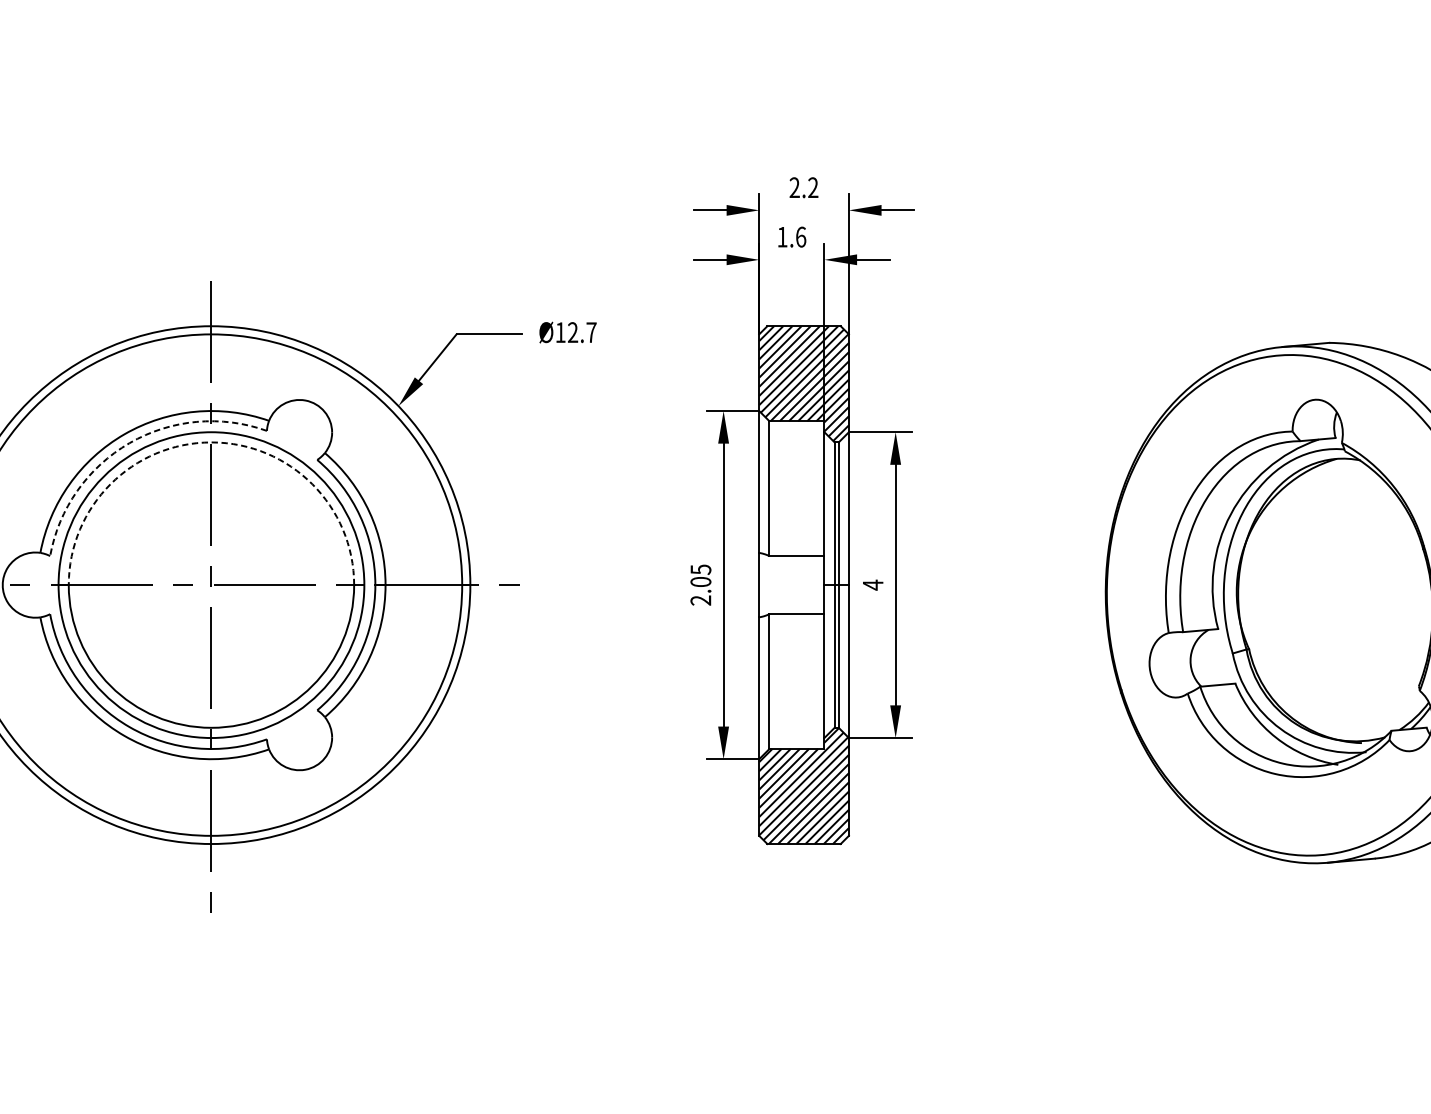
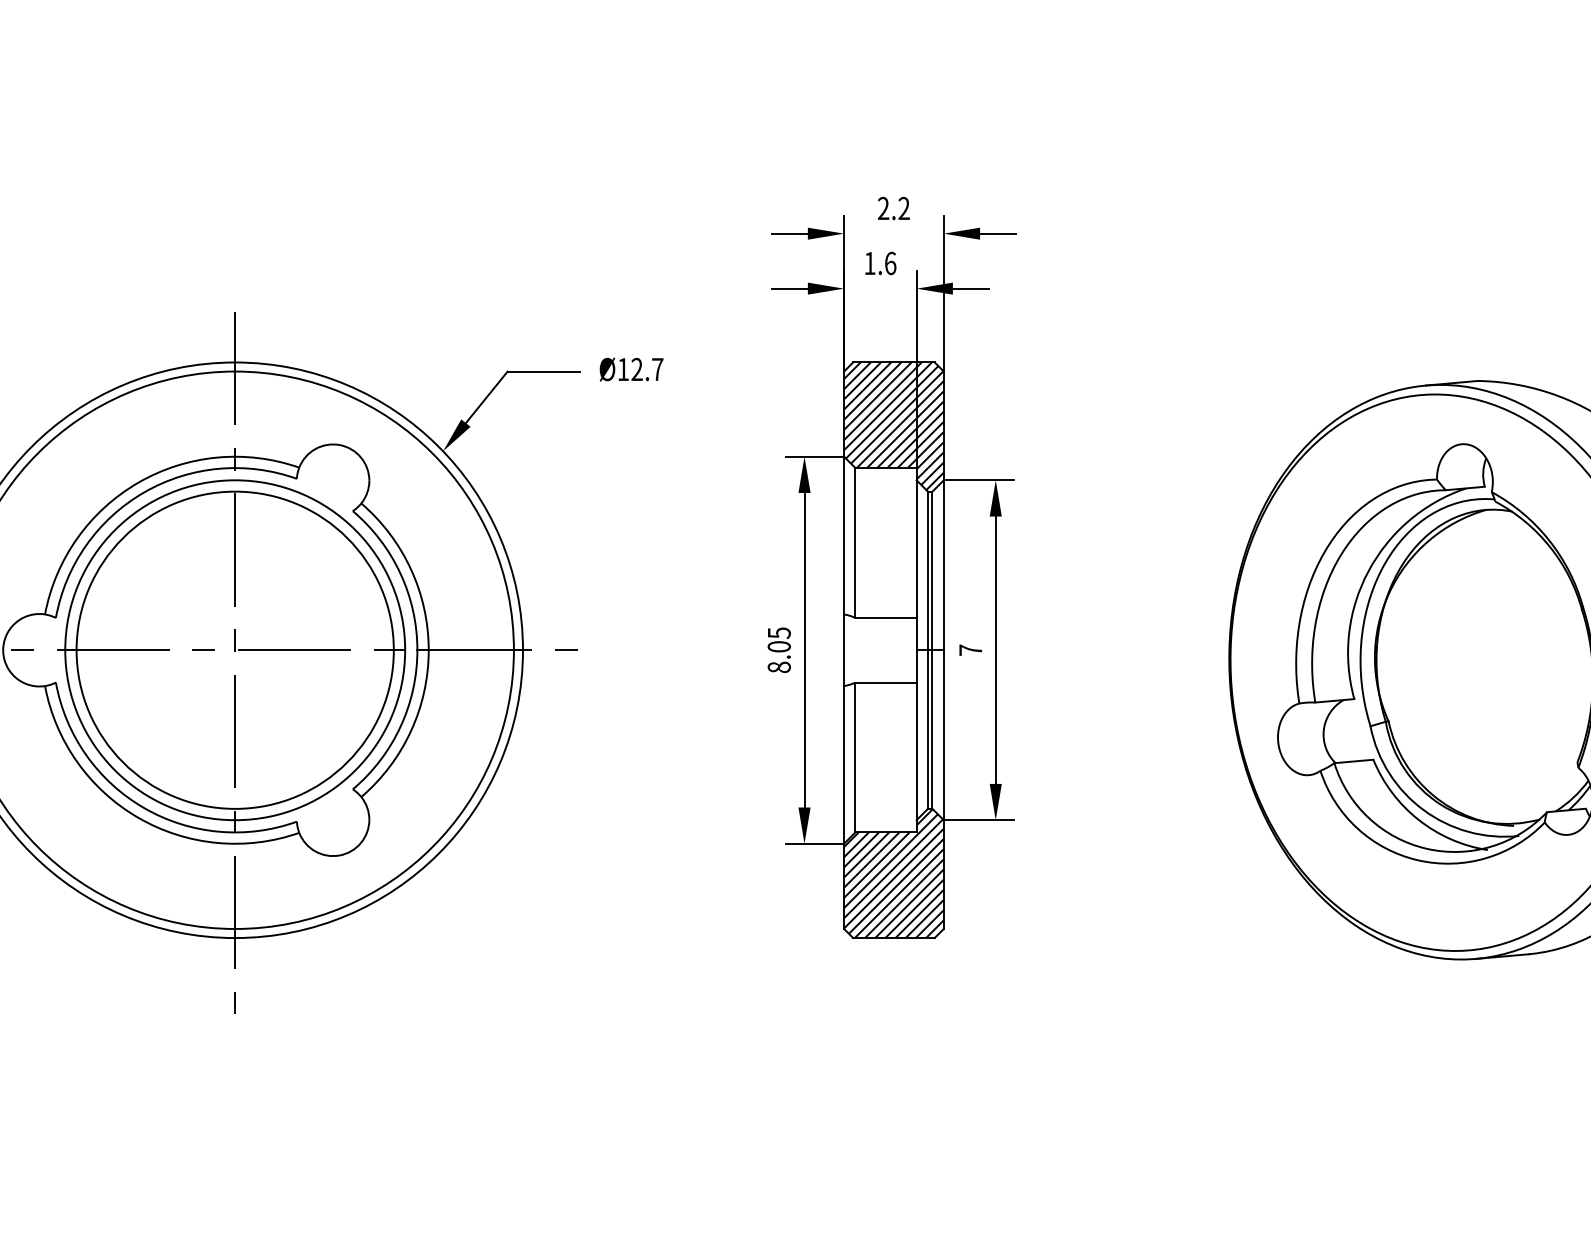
arc: (211, 442) -> (235, 491), dashed -> solid
arc: (129, 443) -> (144, 492), dashed -> solid
text: (872, 585) -> (970, 650), 4 -> 7
text: (700, 600) -> (778, 667), 2.05 -> 8.05

